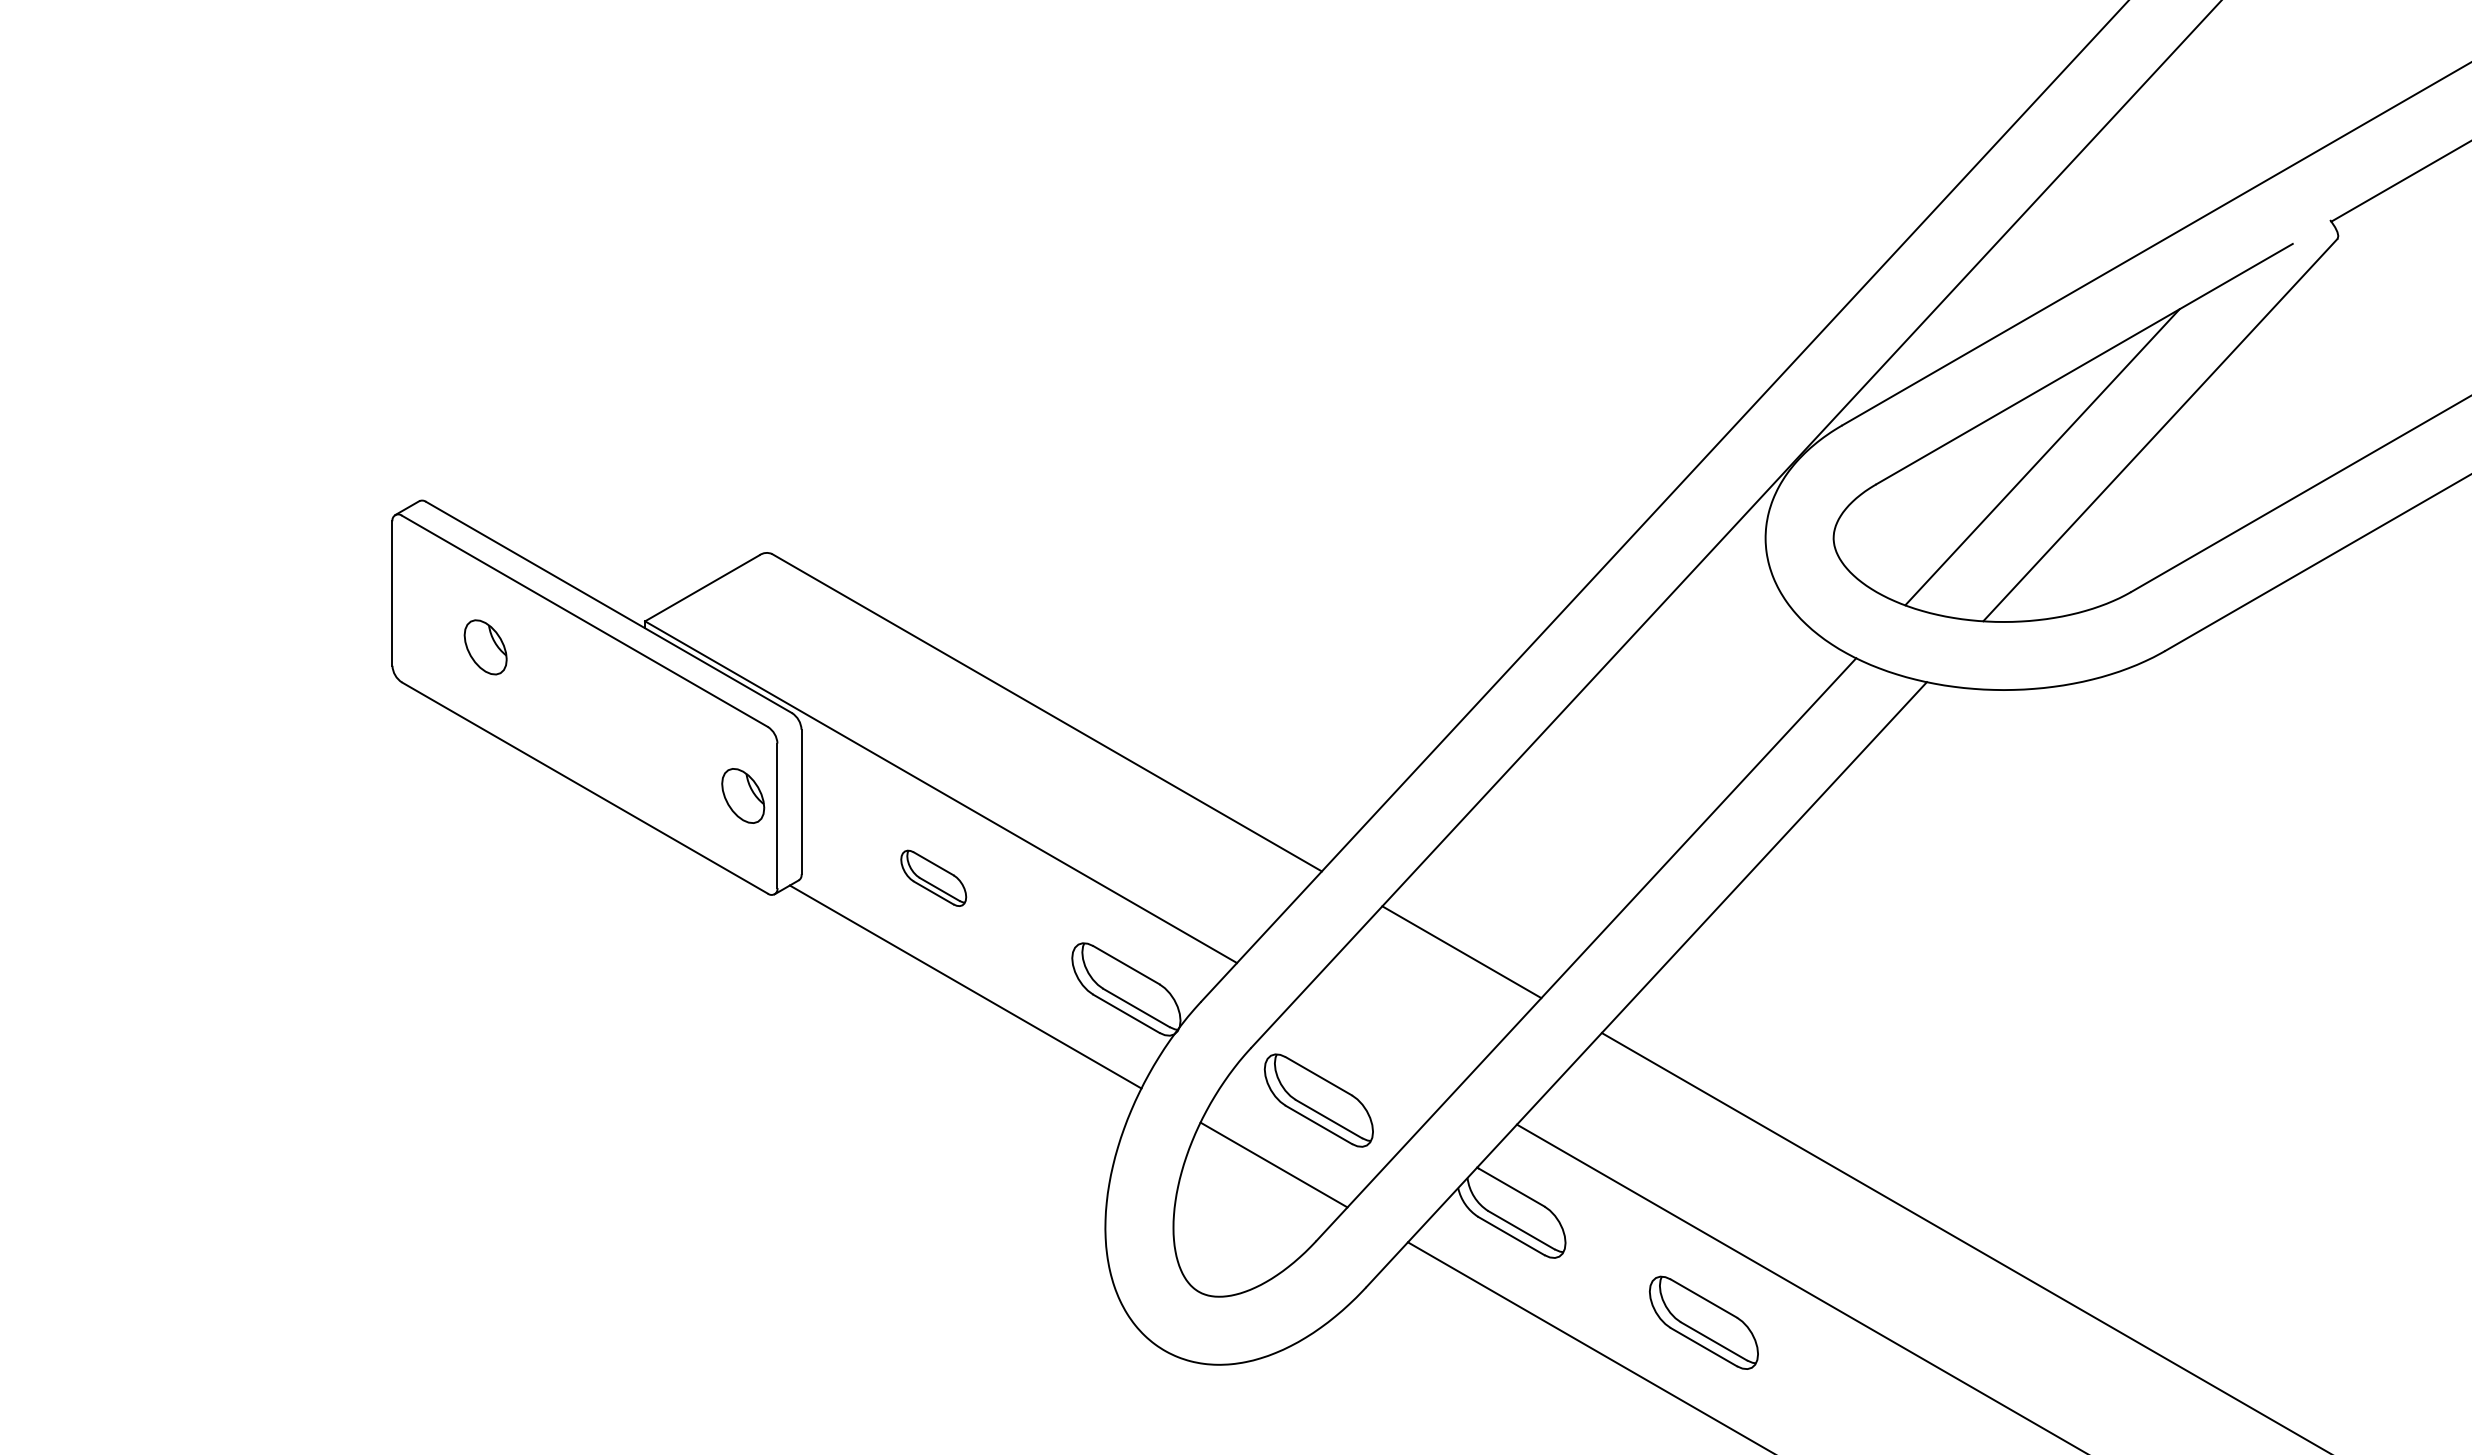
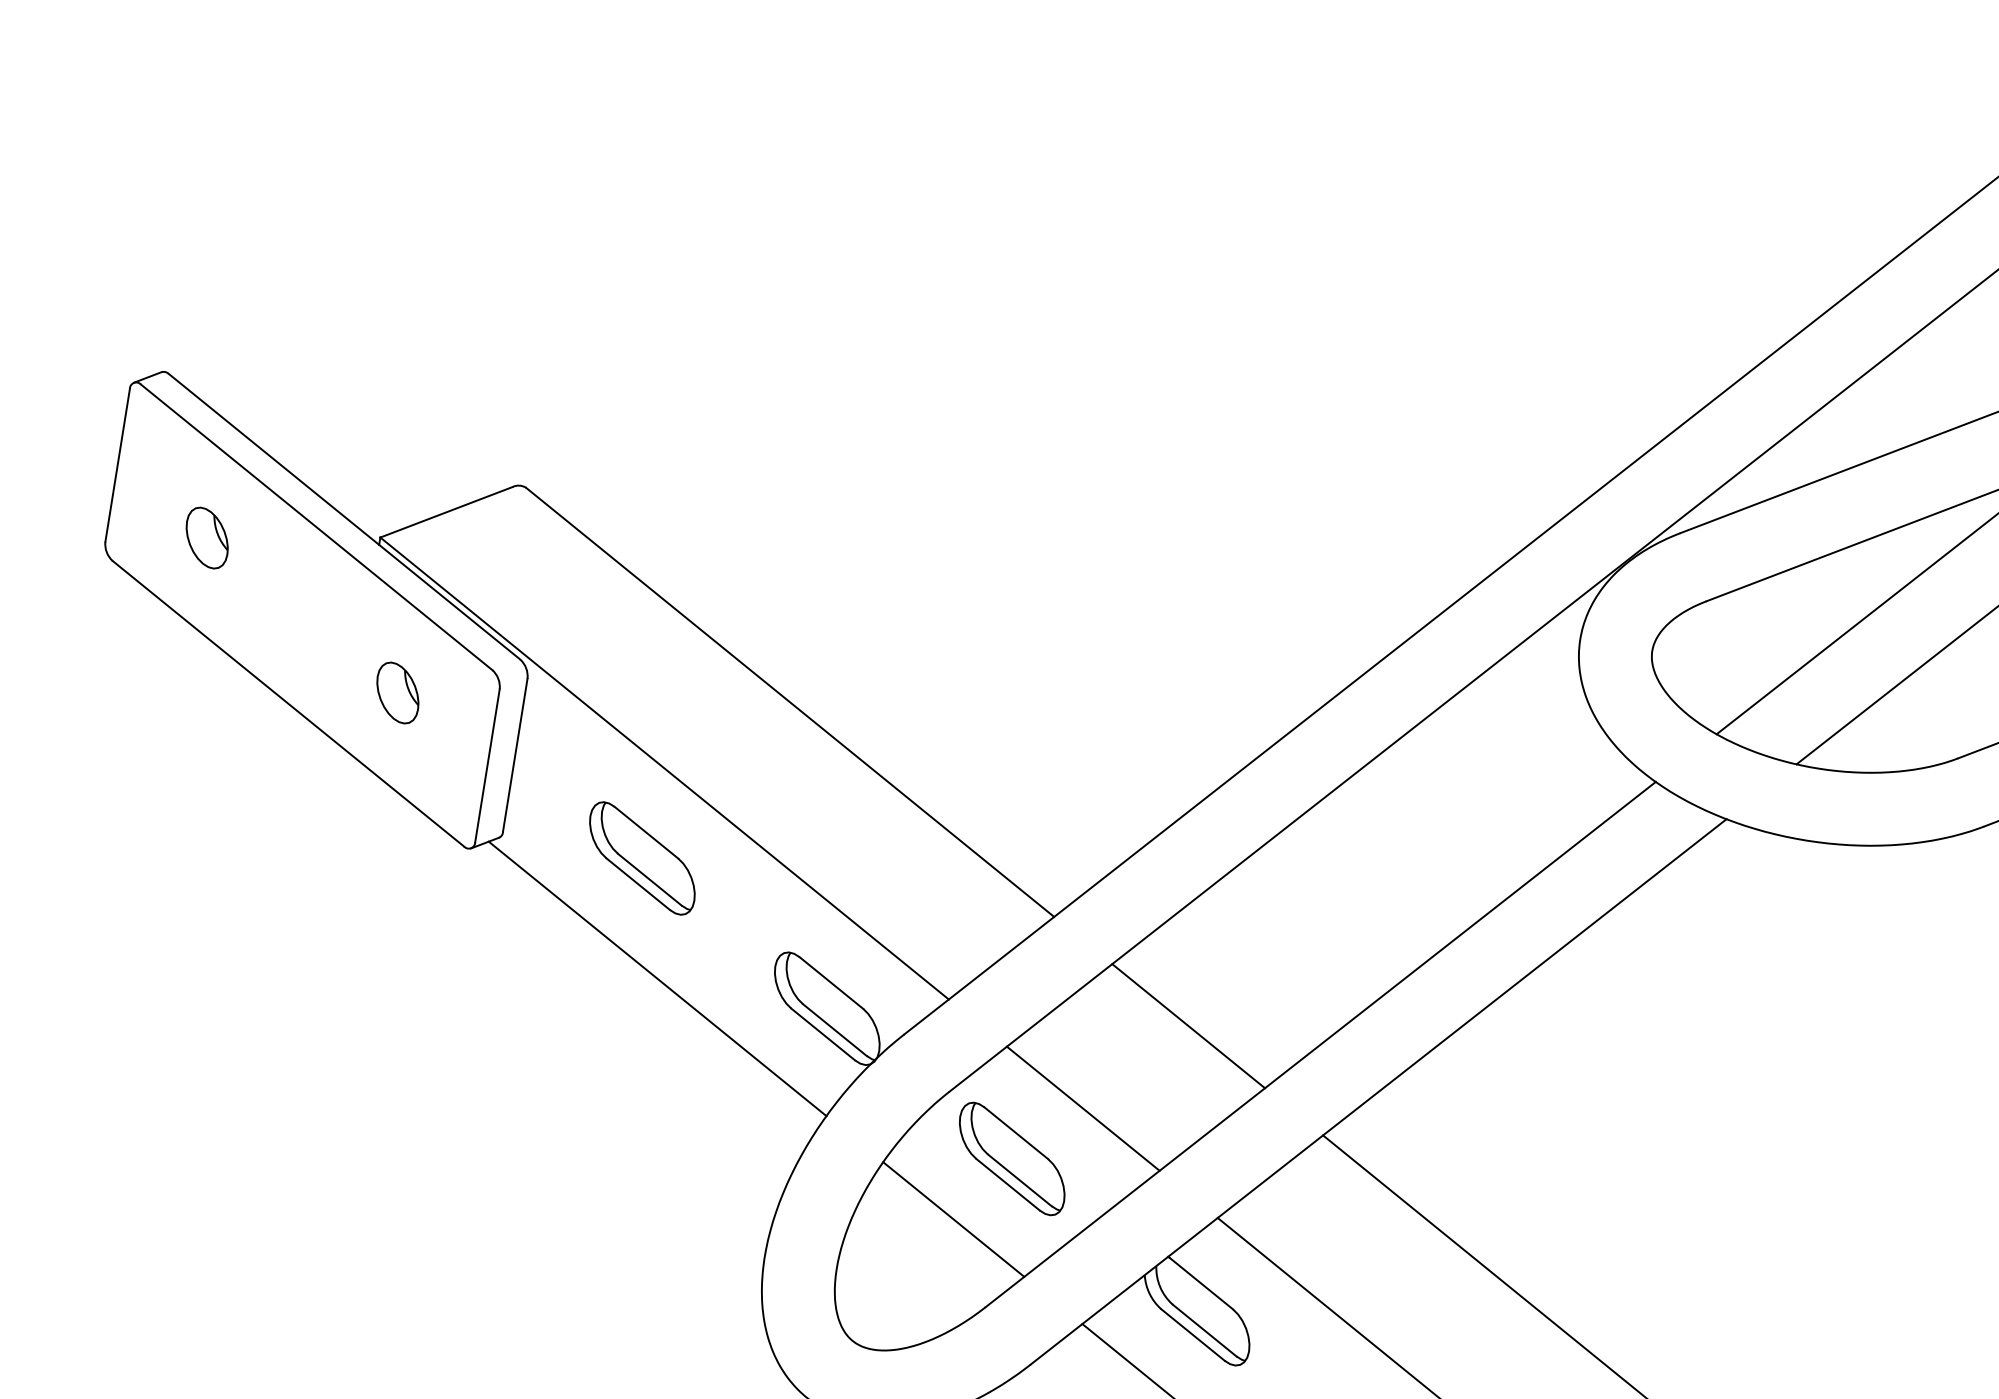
part: (743, 795) -> (398, 692), moved
part: (933, 878) -> (641, 858), size x1.67
line: (1376, 1043) -> (1082, 1108), added

